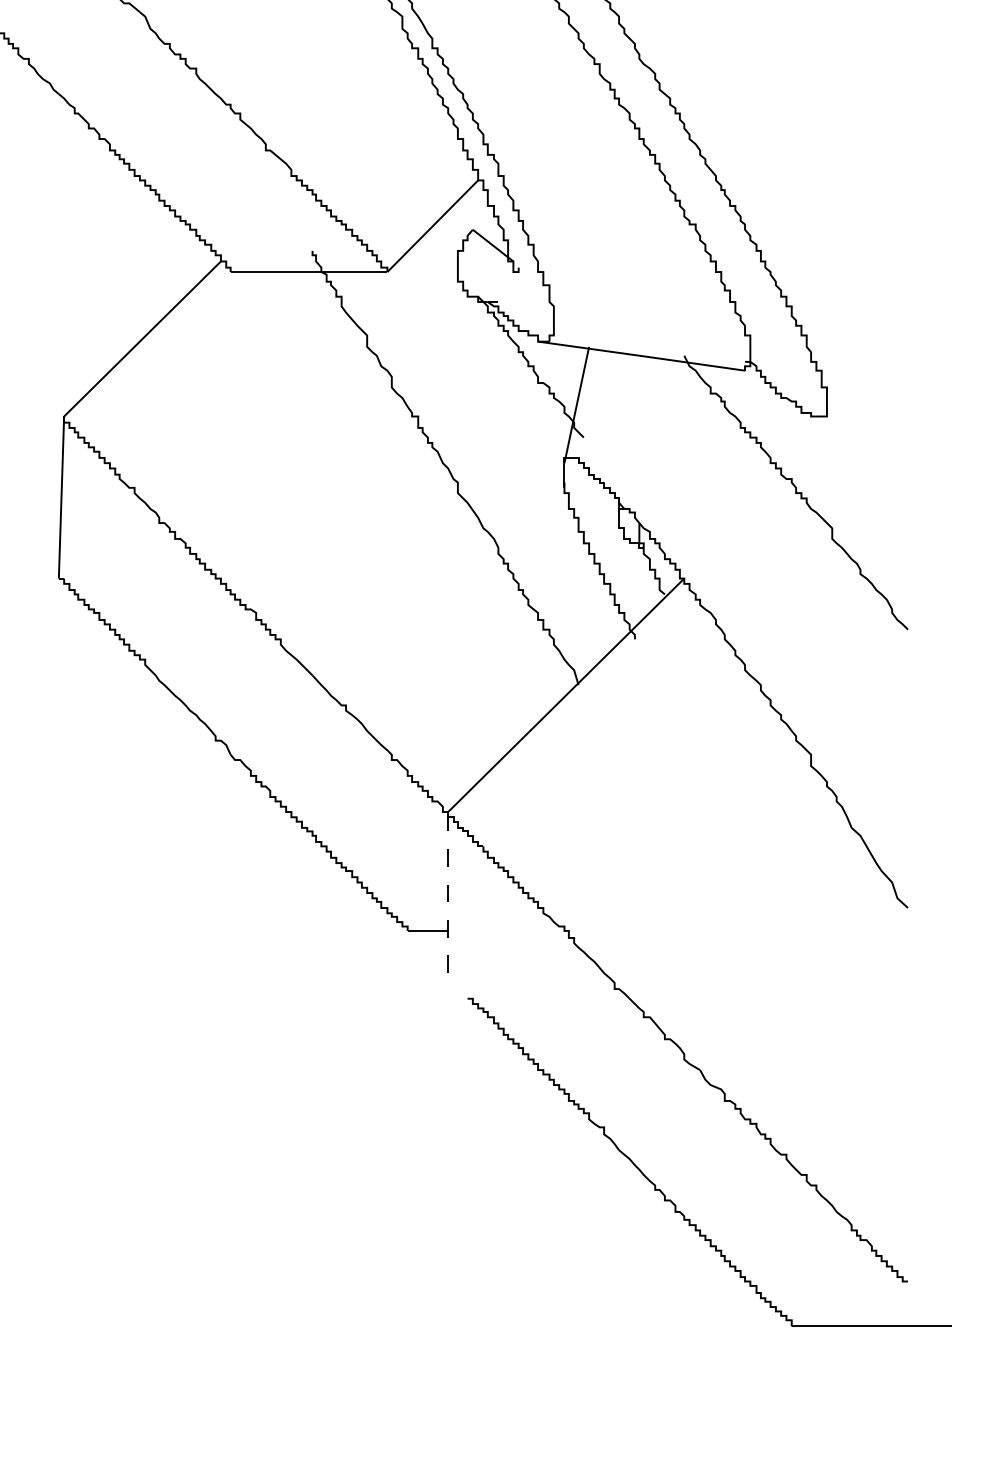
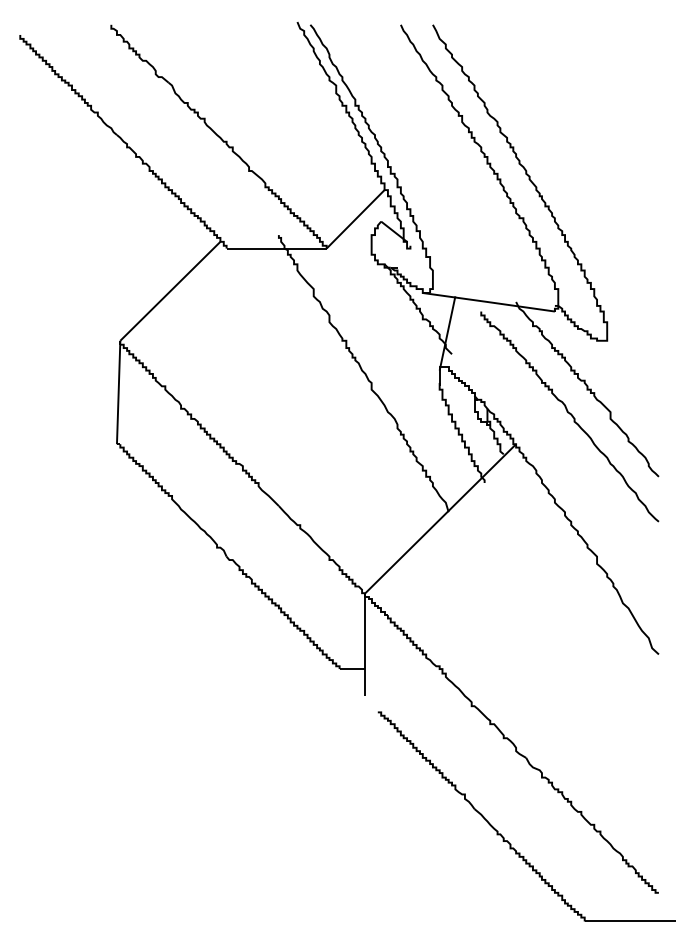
curve: (769, 533) -> (570, 415), added
line: (448, 892) -> (365, 644), dashed -> solid

